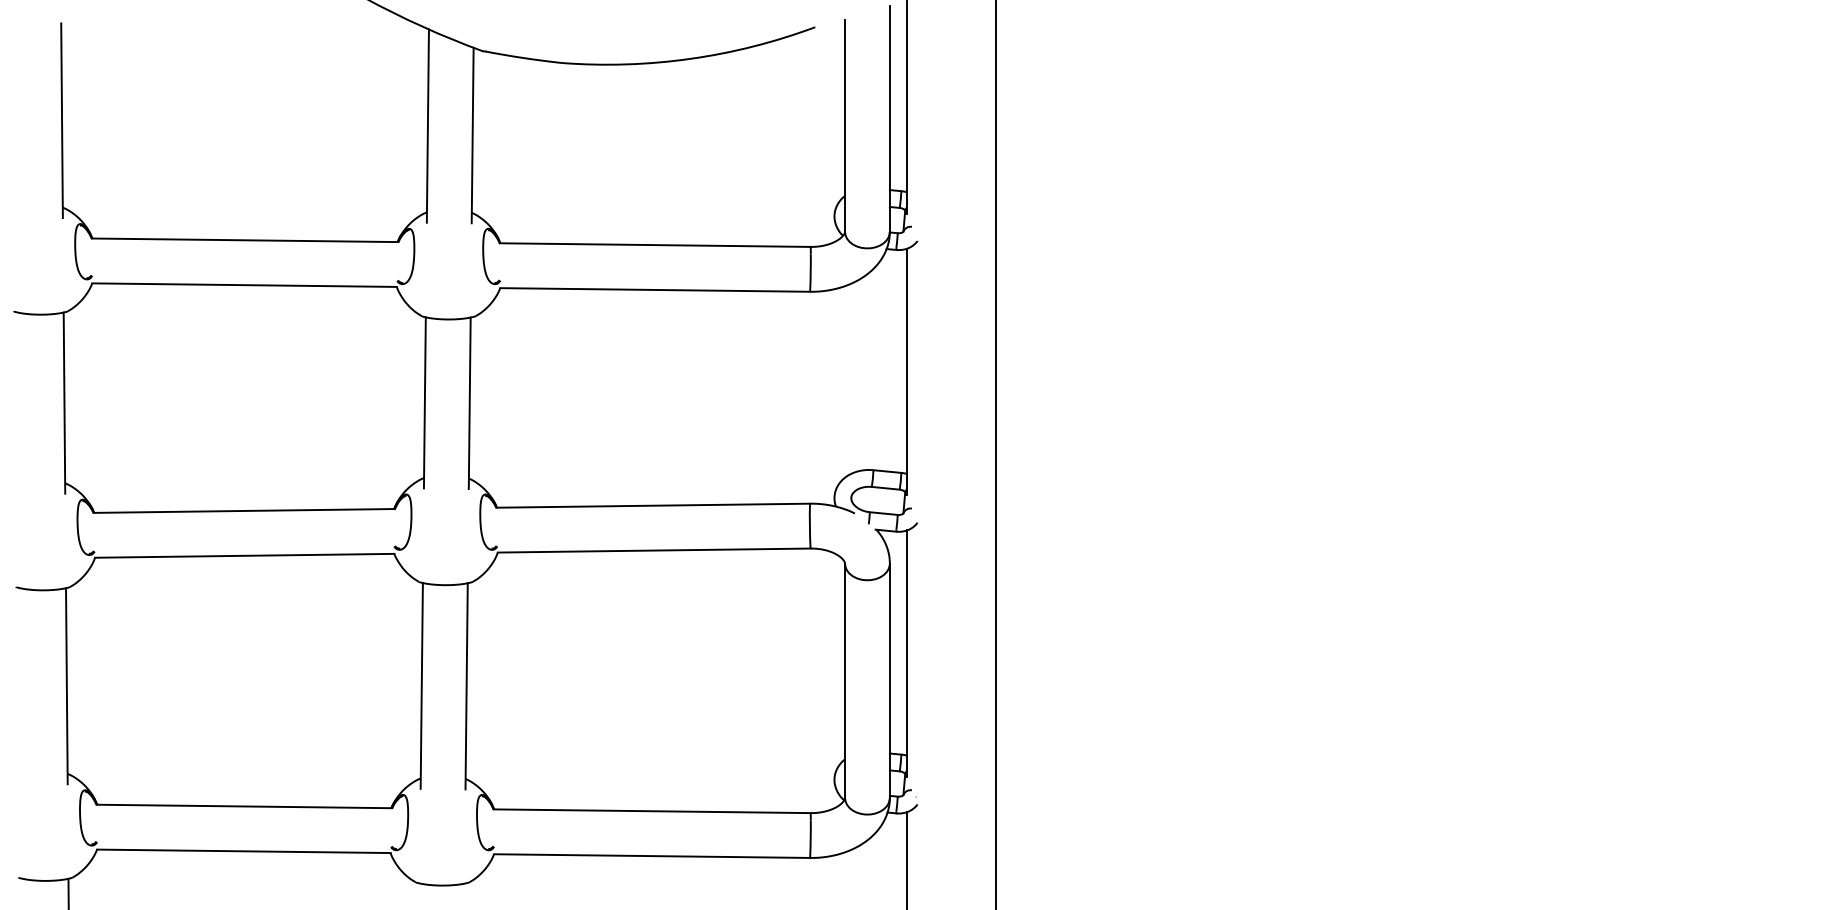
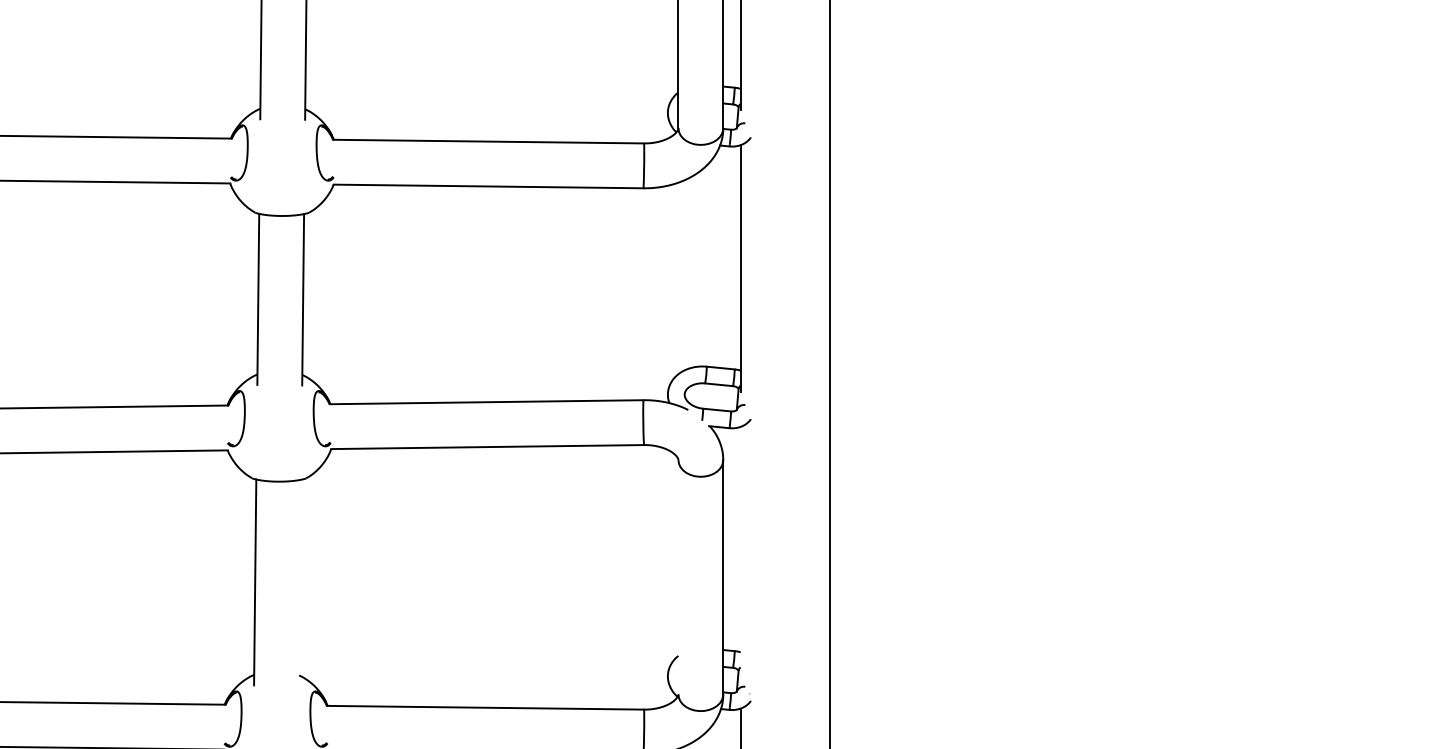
line: (907, 653) -> (740, 550), removed
line: (845, 680) -> (678, 577), removed
line: (466, 686) -> (299, 583), removed

